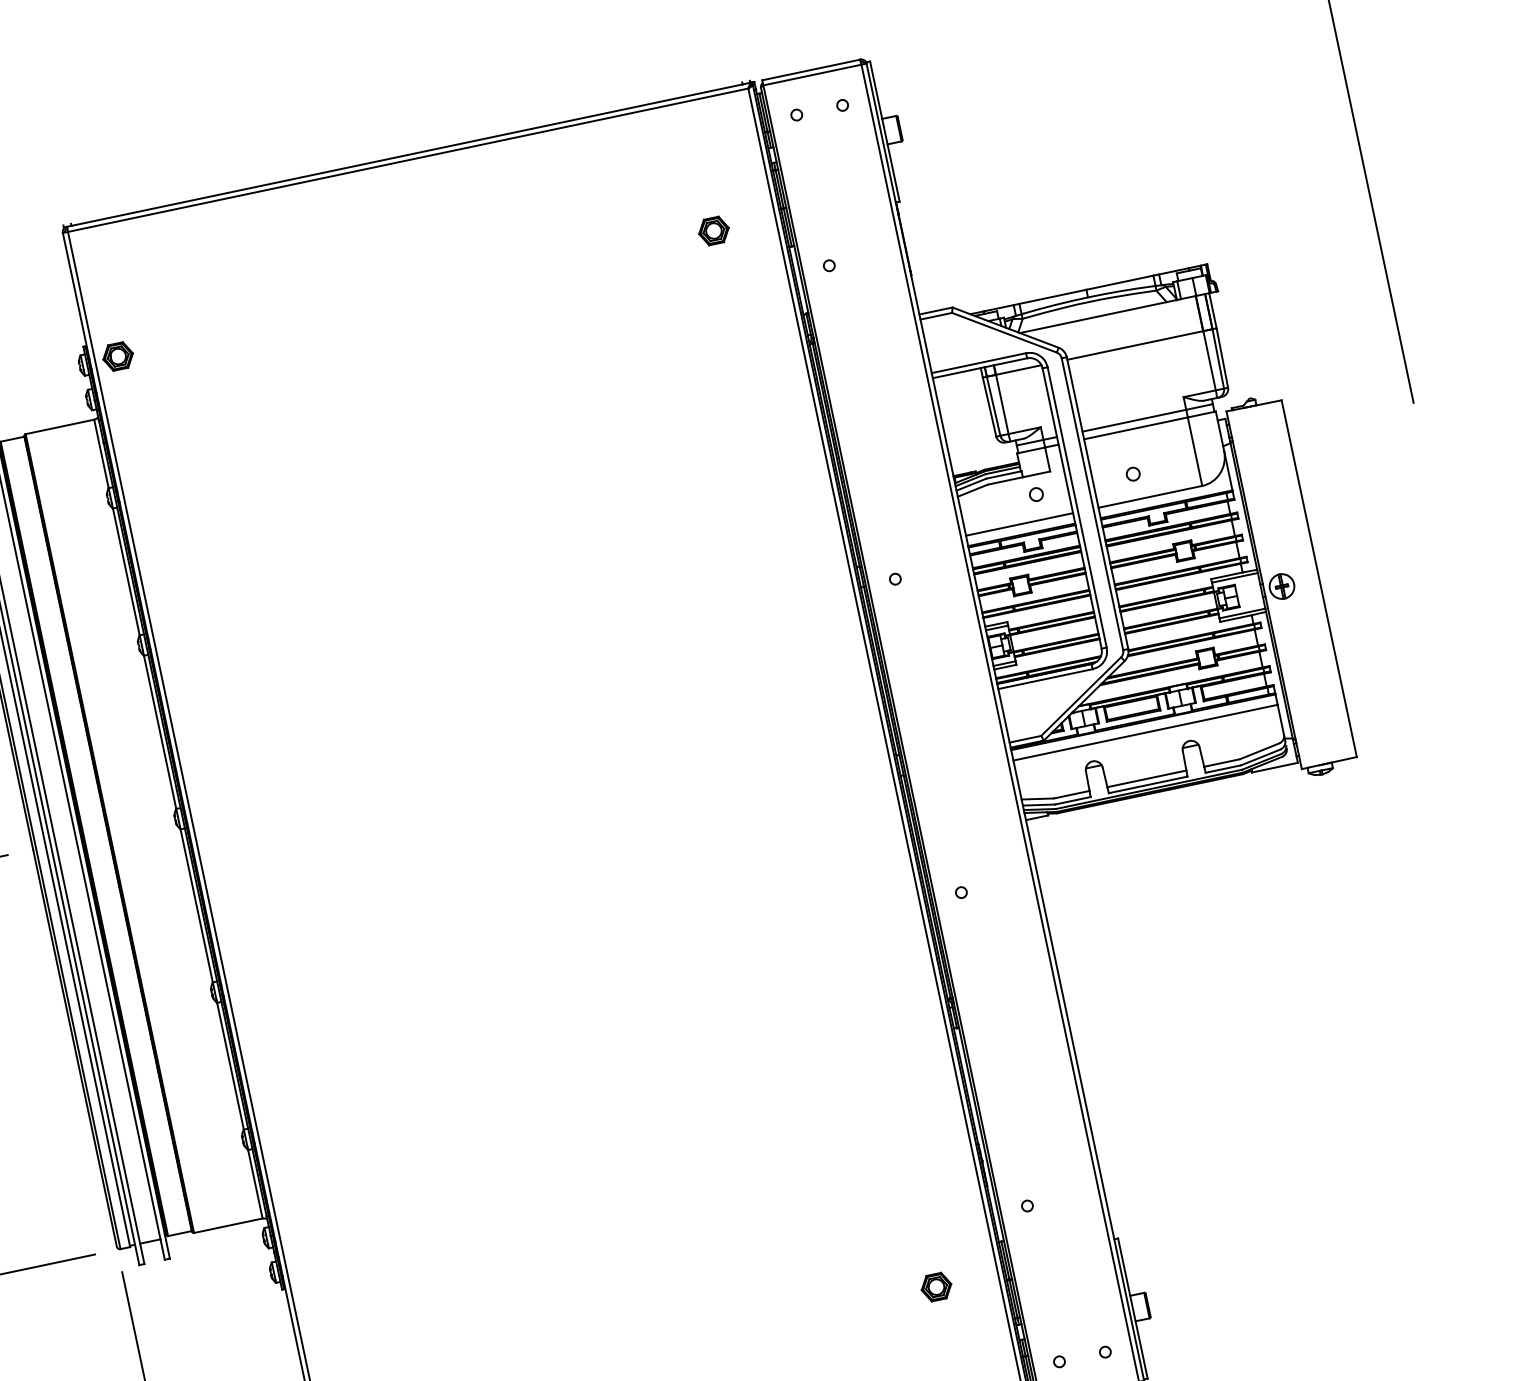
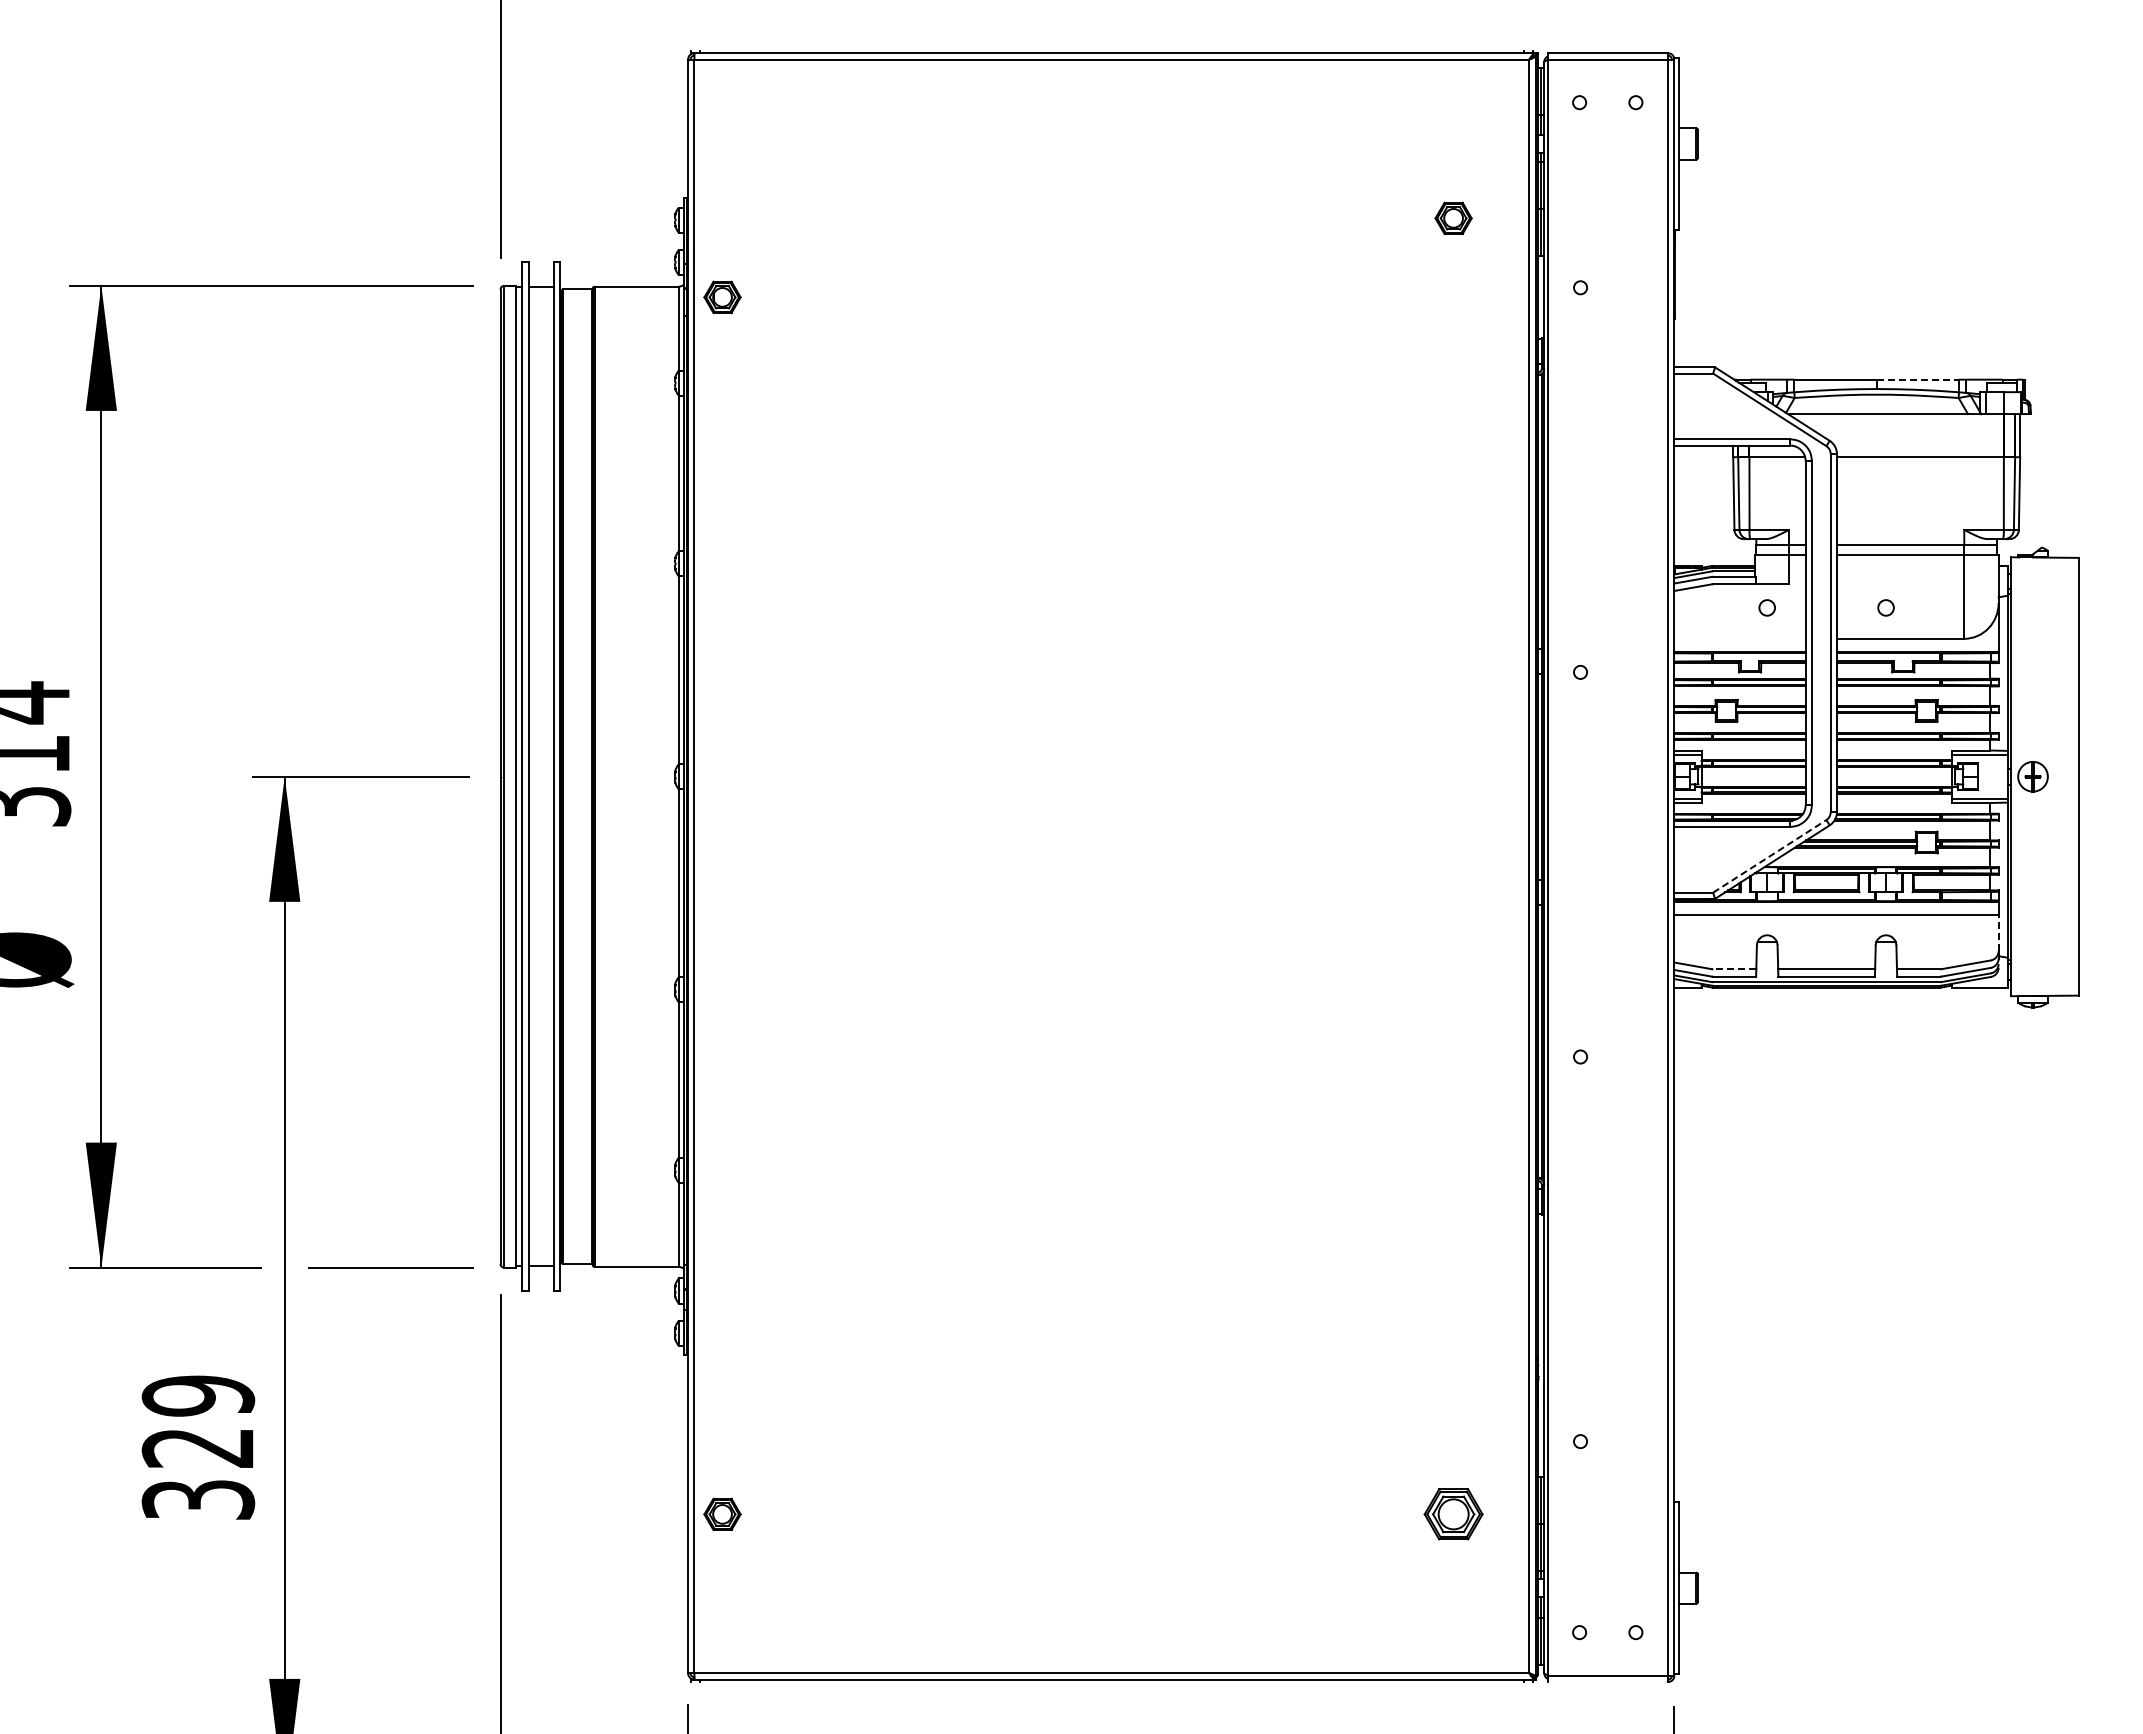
line: (1120, 282) -> (1918, 379), solid -> dashed
part: (118, 355) -> (722, 296), moved
line: (1019, 524) -> (1739, 638), removed
line: (1081, 696) -> (1770, 856), solid -> dashed
line: (1280, 719) -> (1998, 932), solid -> dashed
line: (1071, 794) -> (1734, 969), solid -> dashed
part: (936, 1287) -> (1453, 1514), size x1.6

